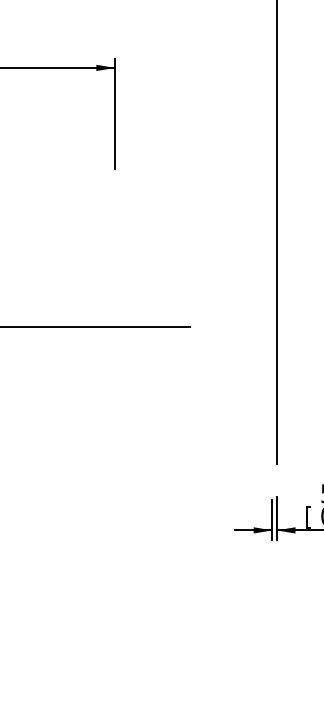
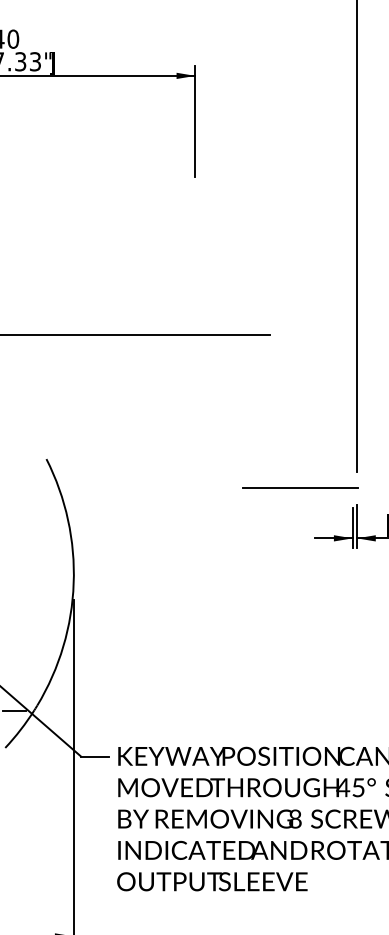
line: (220, 479) -> (300, 487), added

